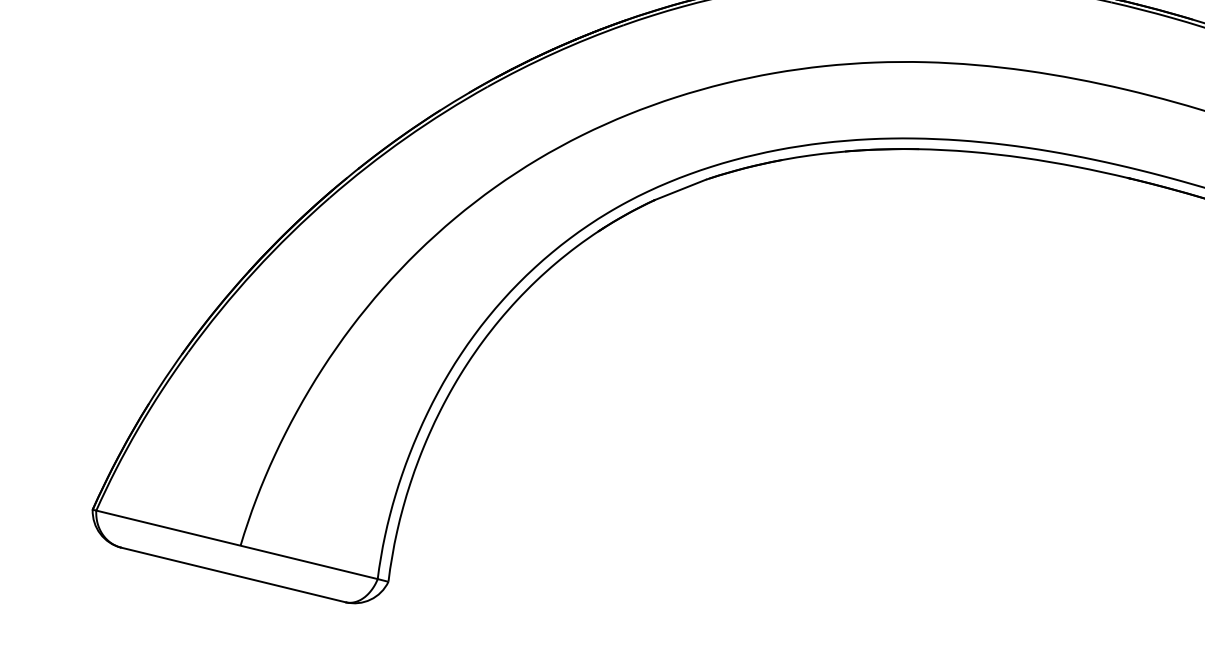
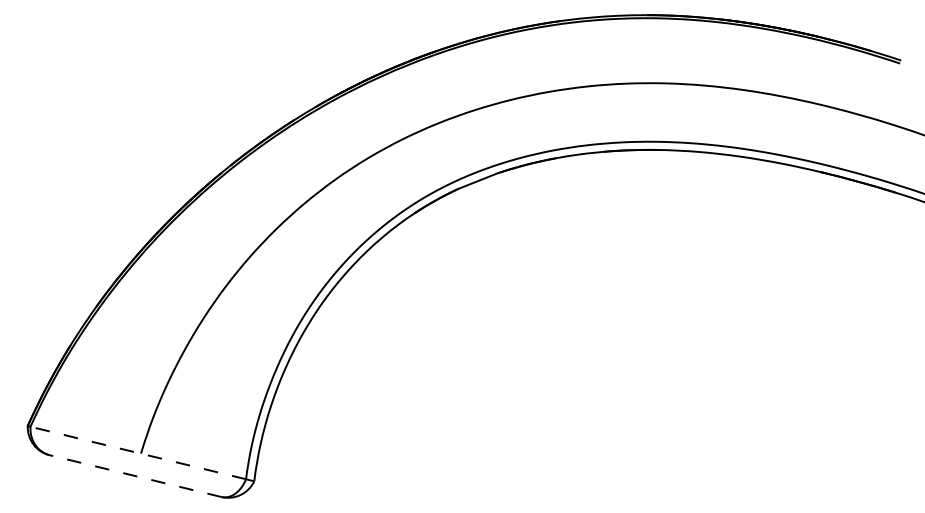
line: (237, 545) -> (138, 453), solid -> dashed
line: (233, 574) -> (135, 475), solid -> dashed

